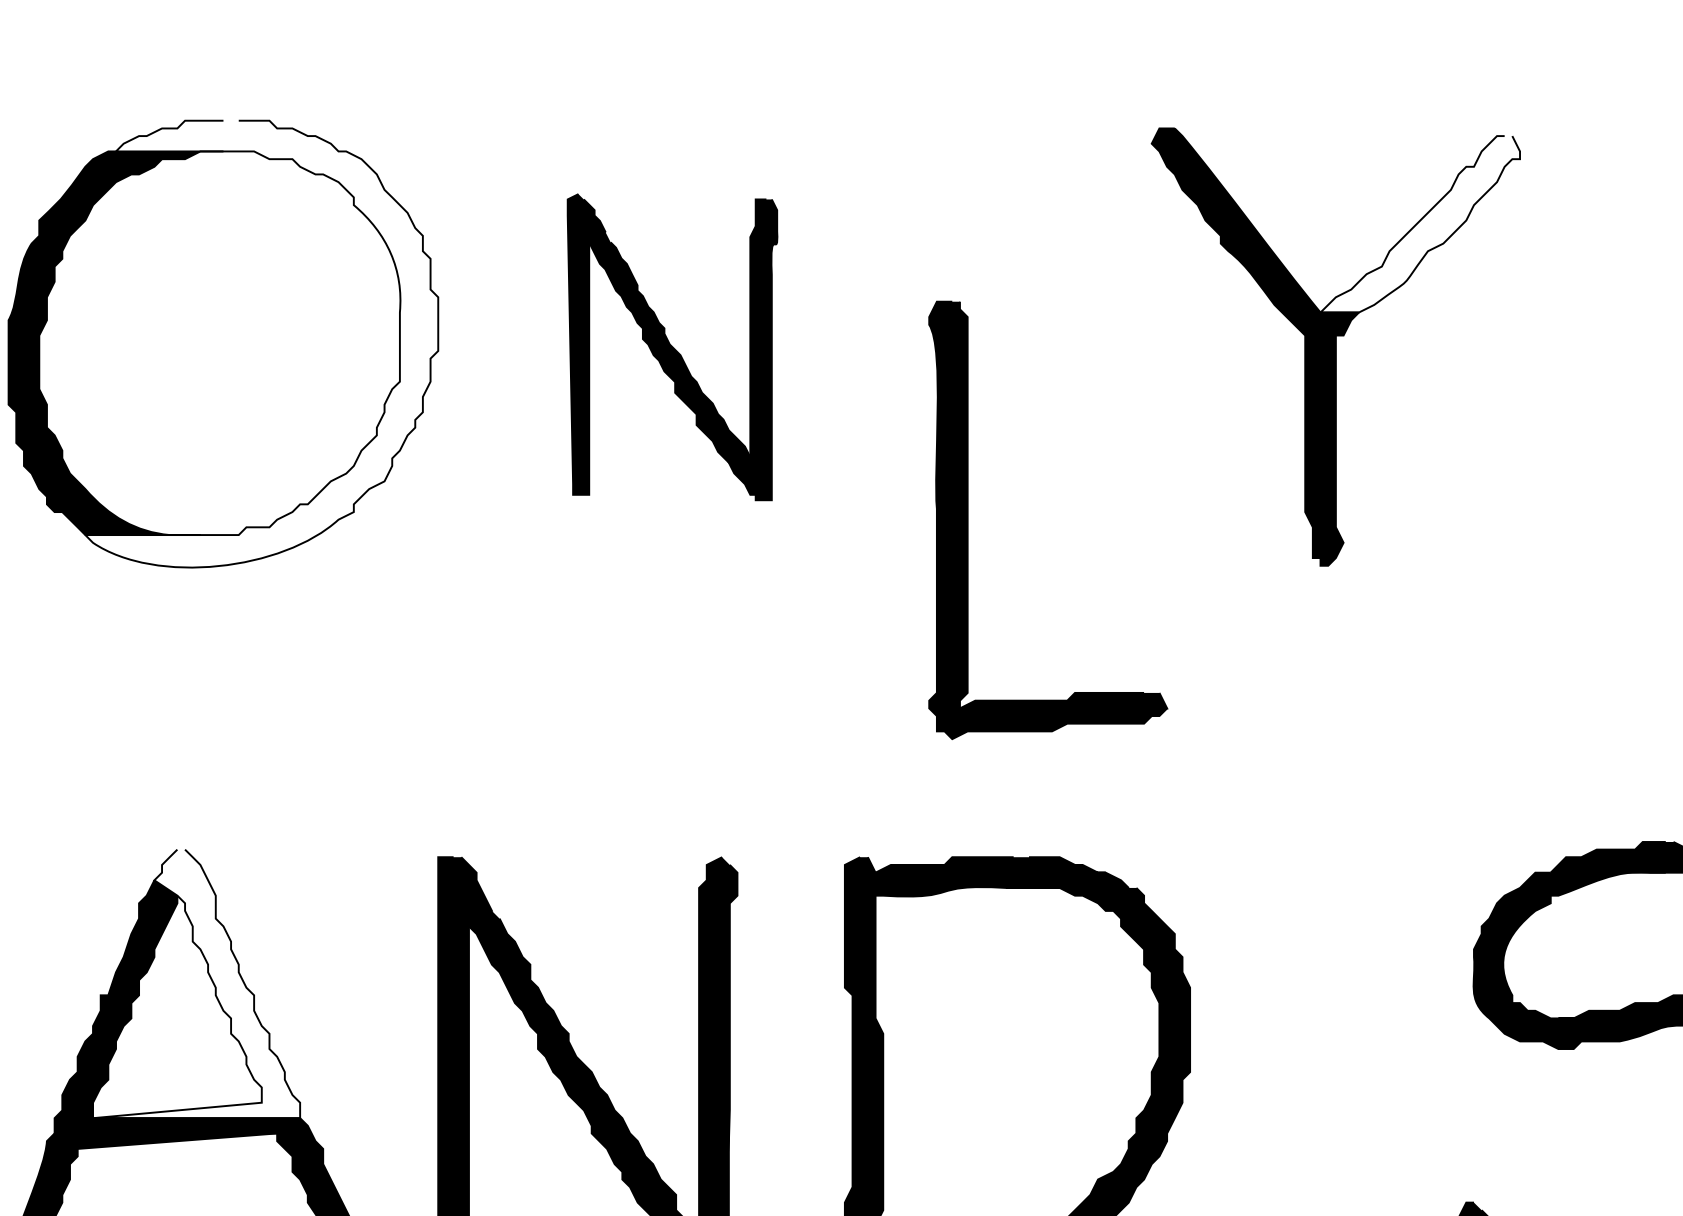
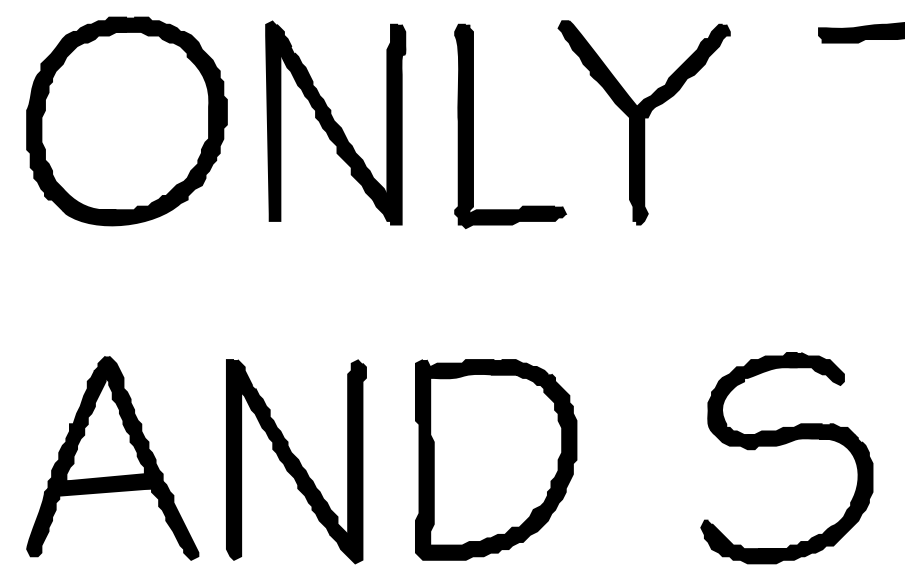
fill: (1420, 223) -> (683, 65), added
fill: (261, 344) -> (144, 121), added
part: (671, 346) -> (335, 122), size x1.43
part: (968, 520) -> (473, 126), moved
fill: (196, 982) -> (114, 418), added

